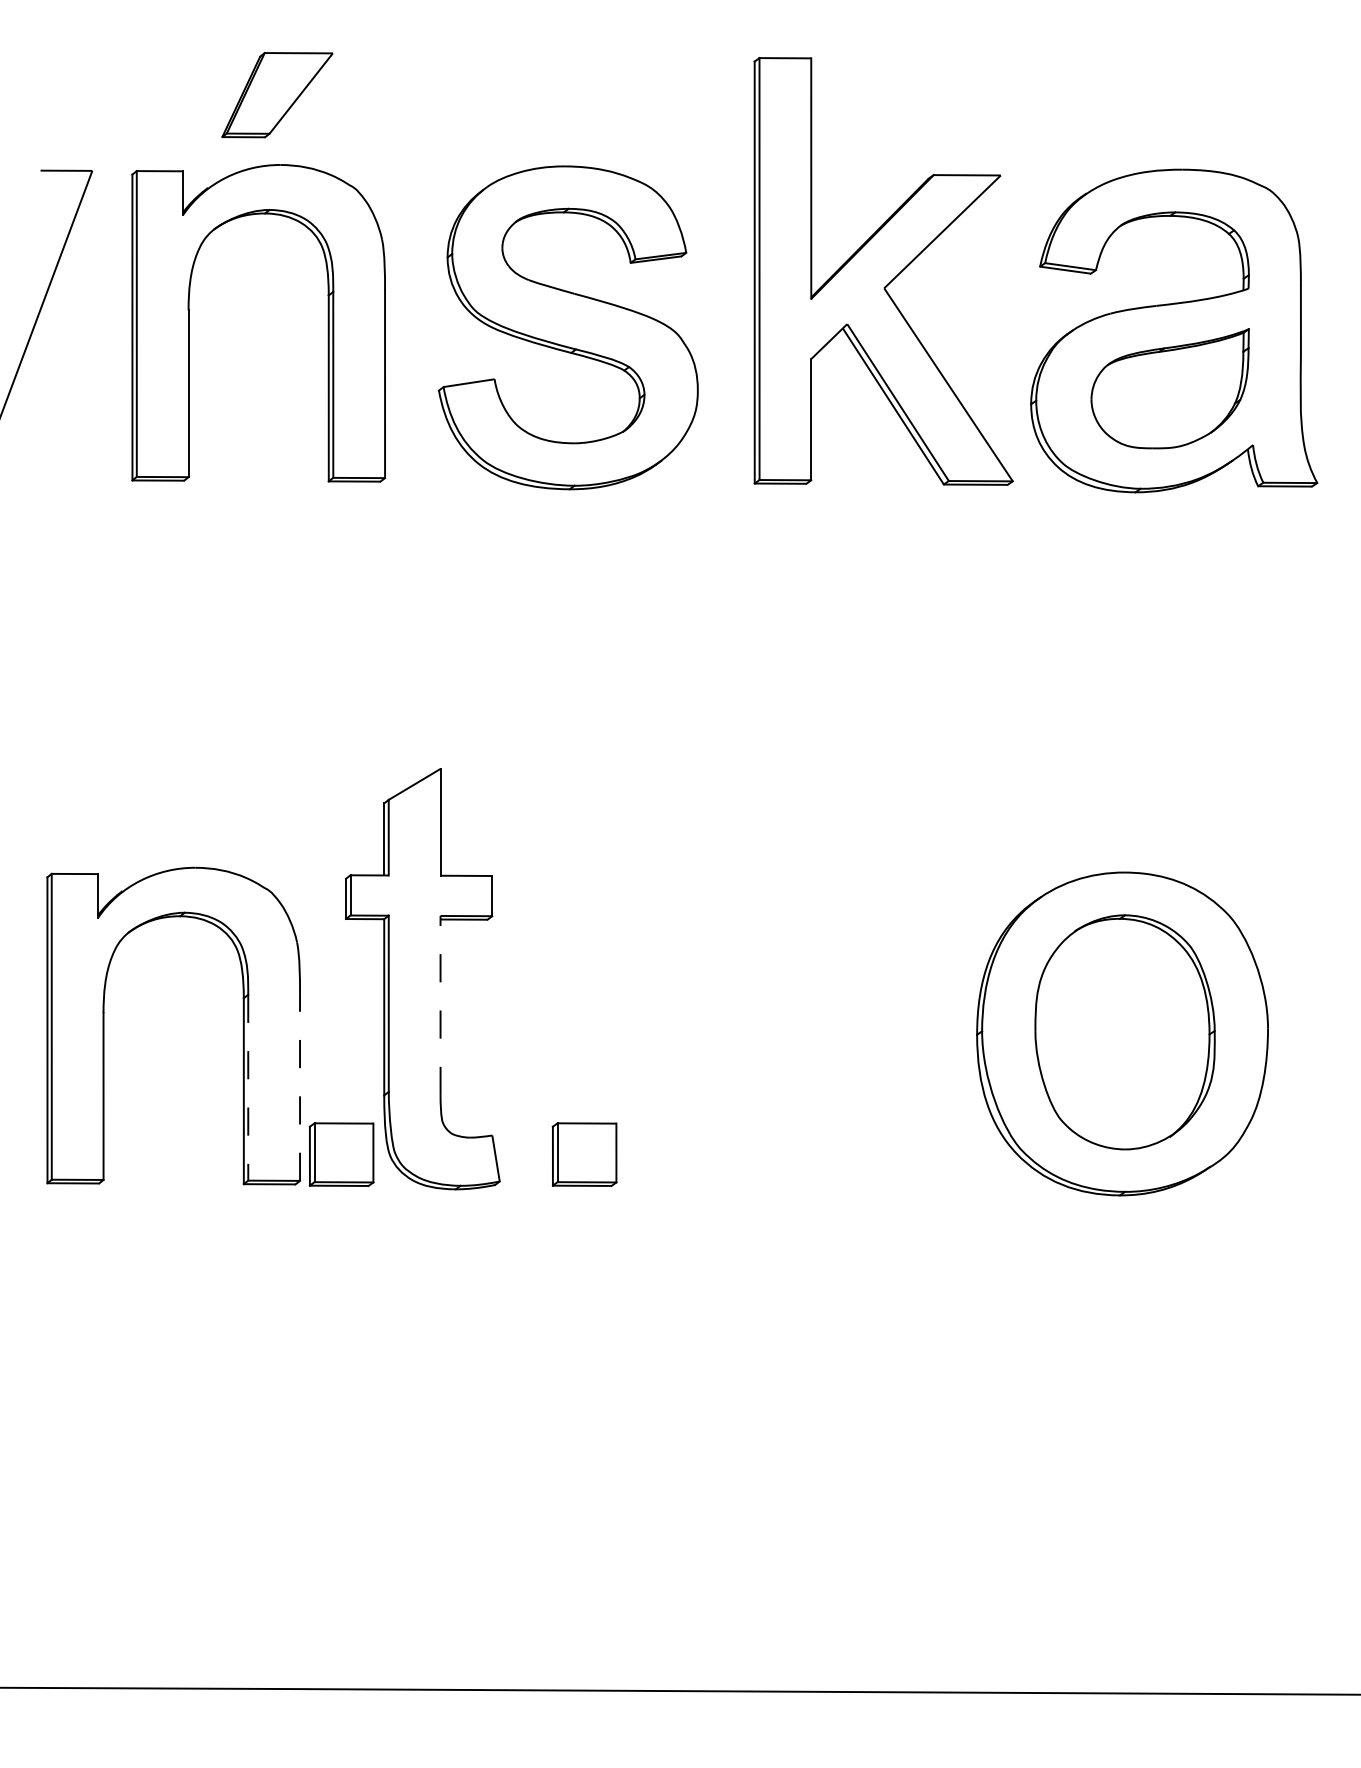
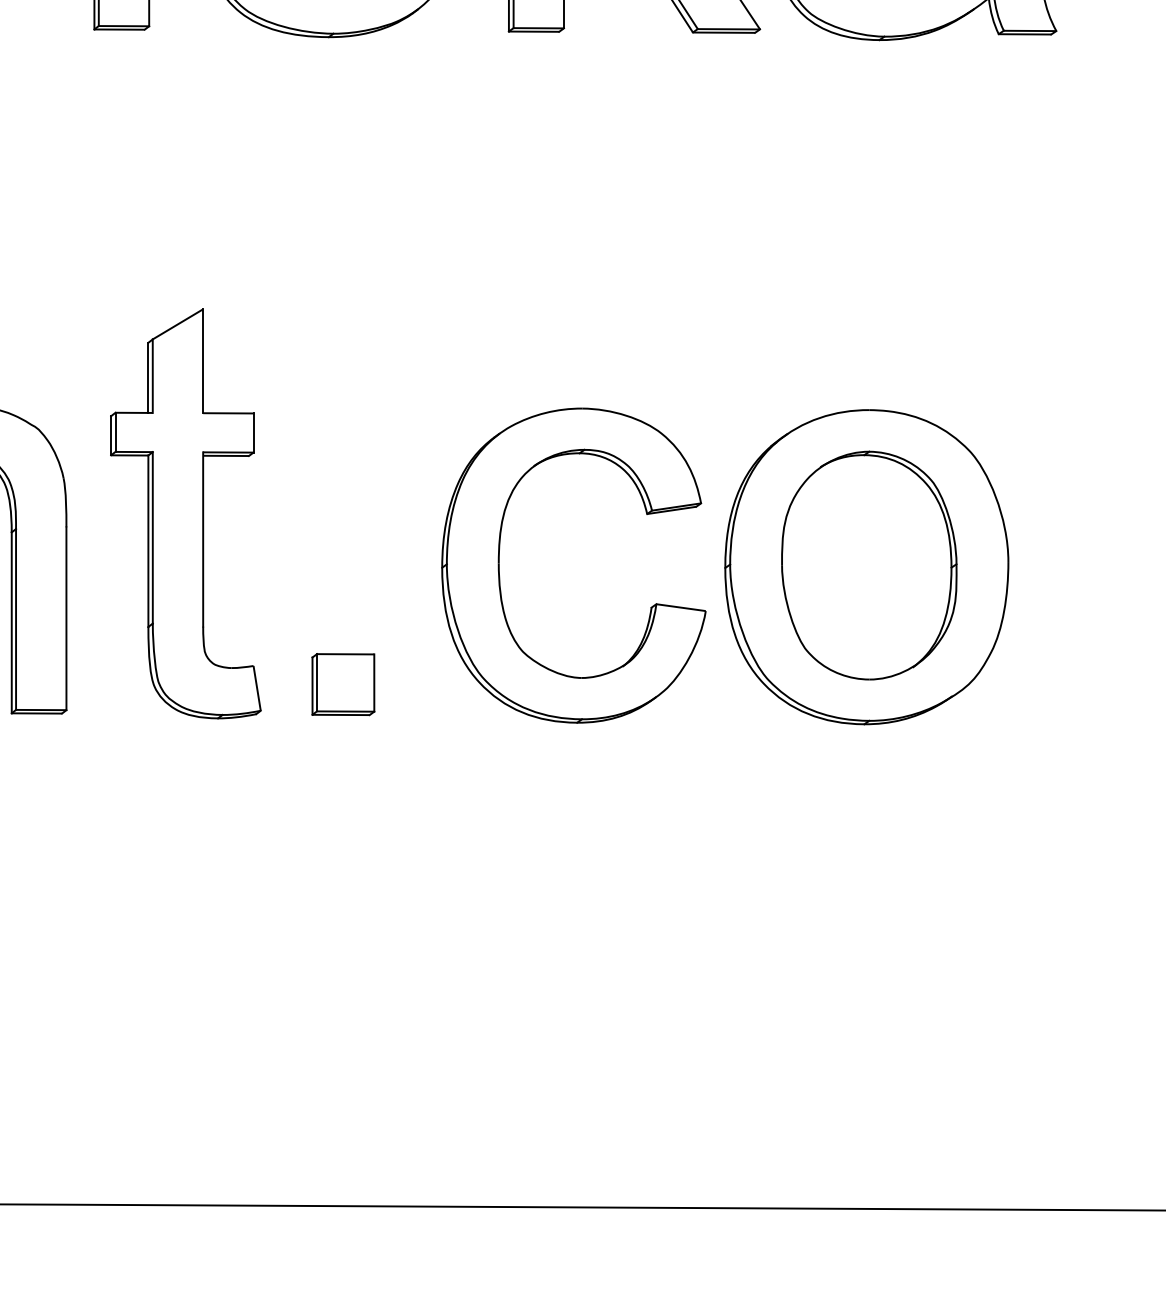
line: (440, 1005) -> (203, 539), dashed -> solid
part: (745, 1032) -> (499, 565), added
line: (300, 1086) -> (66, 618), dashed -> solid
line: (248, 1087) -> (16, 619), dashed -> solid
part: (341, 1154) -> (106, 684), removed

